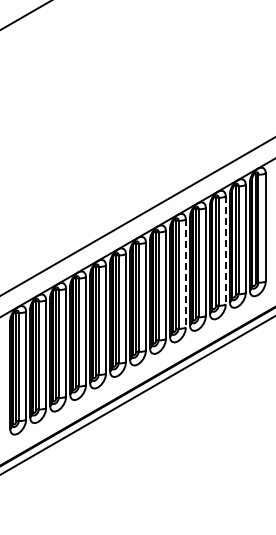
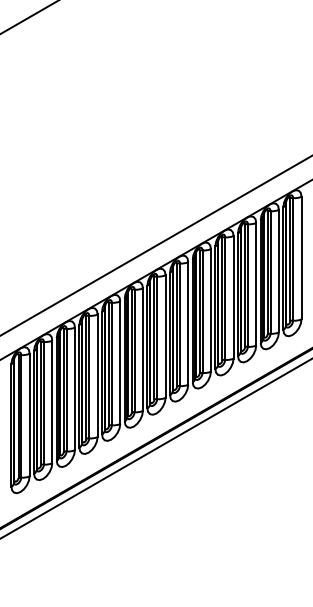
line: (225, 250) -> (255, 284), dashed -> solid
line: (185, 273) -> (210, 310), dashed -> solid

